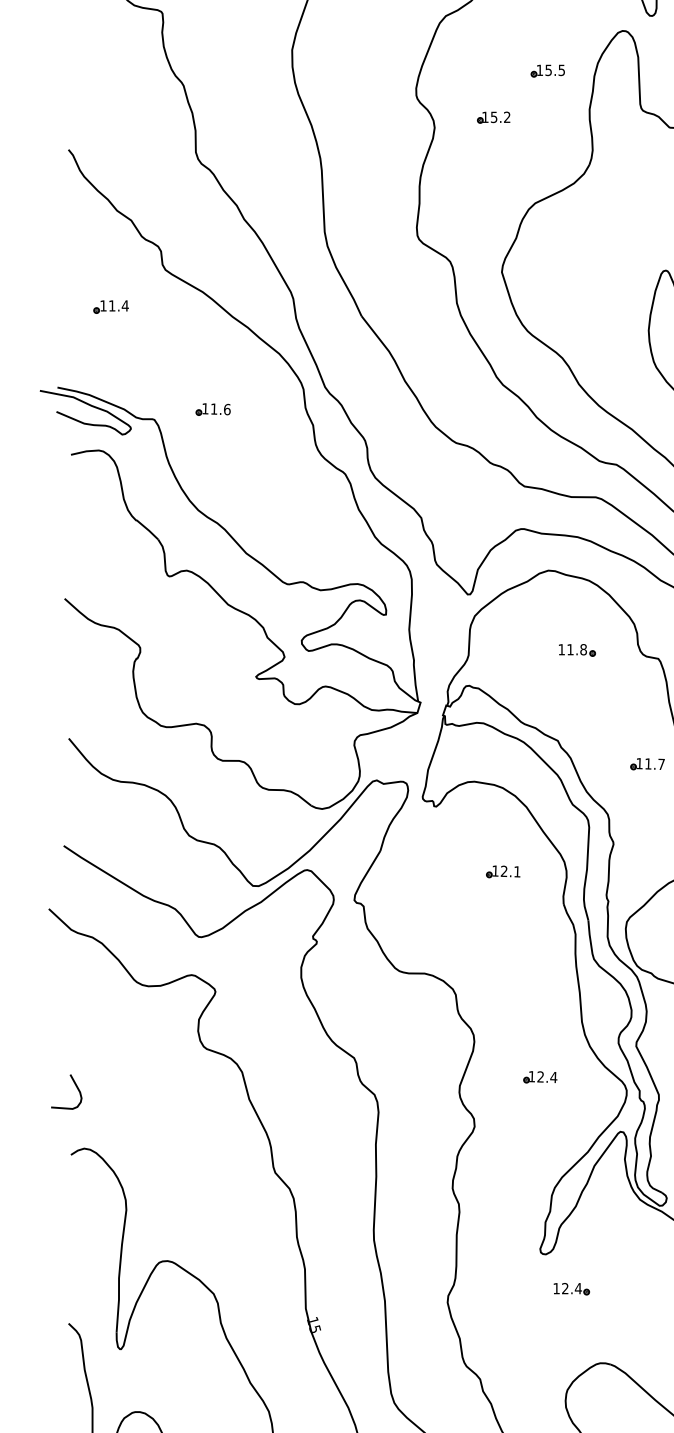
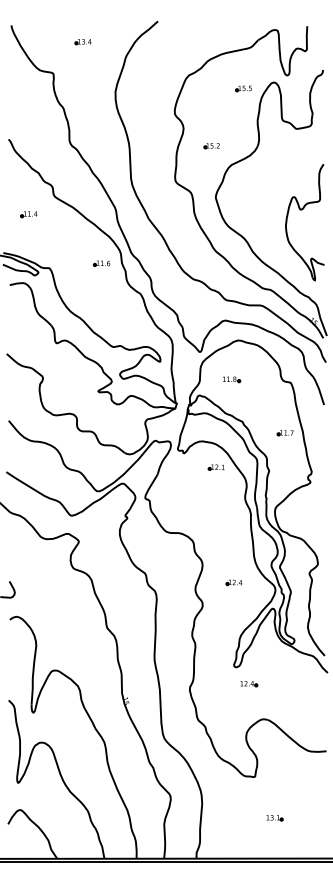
part: (547, 70) -> (243, 88), moved
part: (493, 118) -> (211, 146), moved
part: (212, 409) -> (101, 263), moved
part: (578, 650) -> (232, 379), moved
part: (501, 871) -> (215, 467), moved

